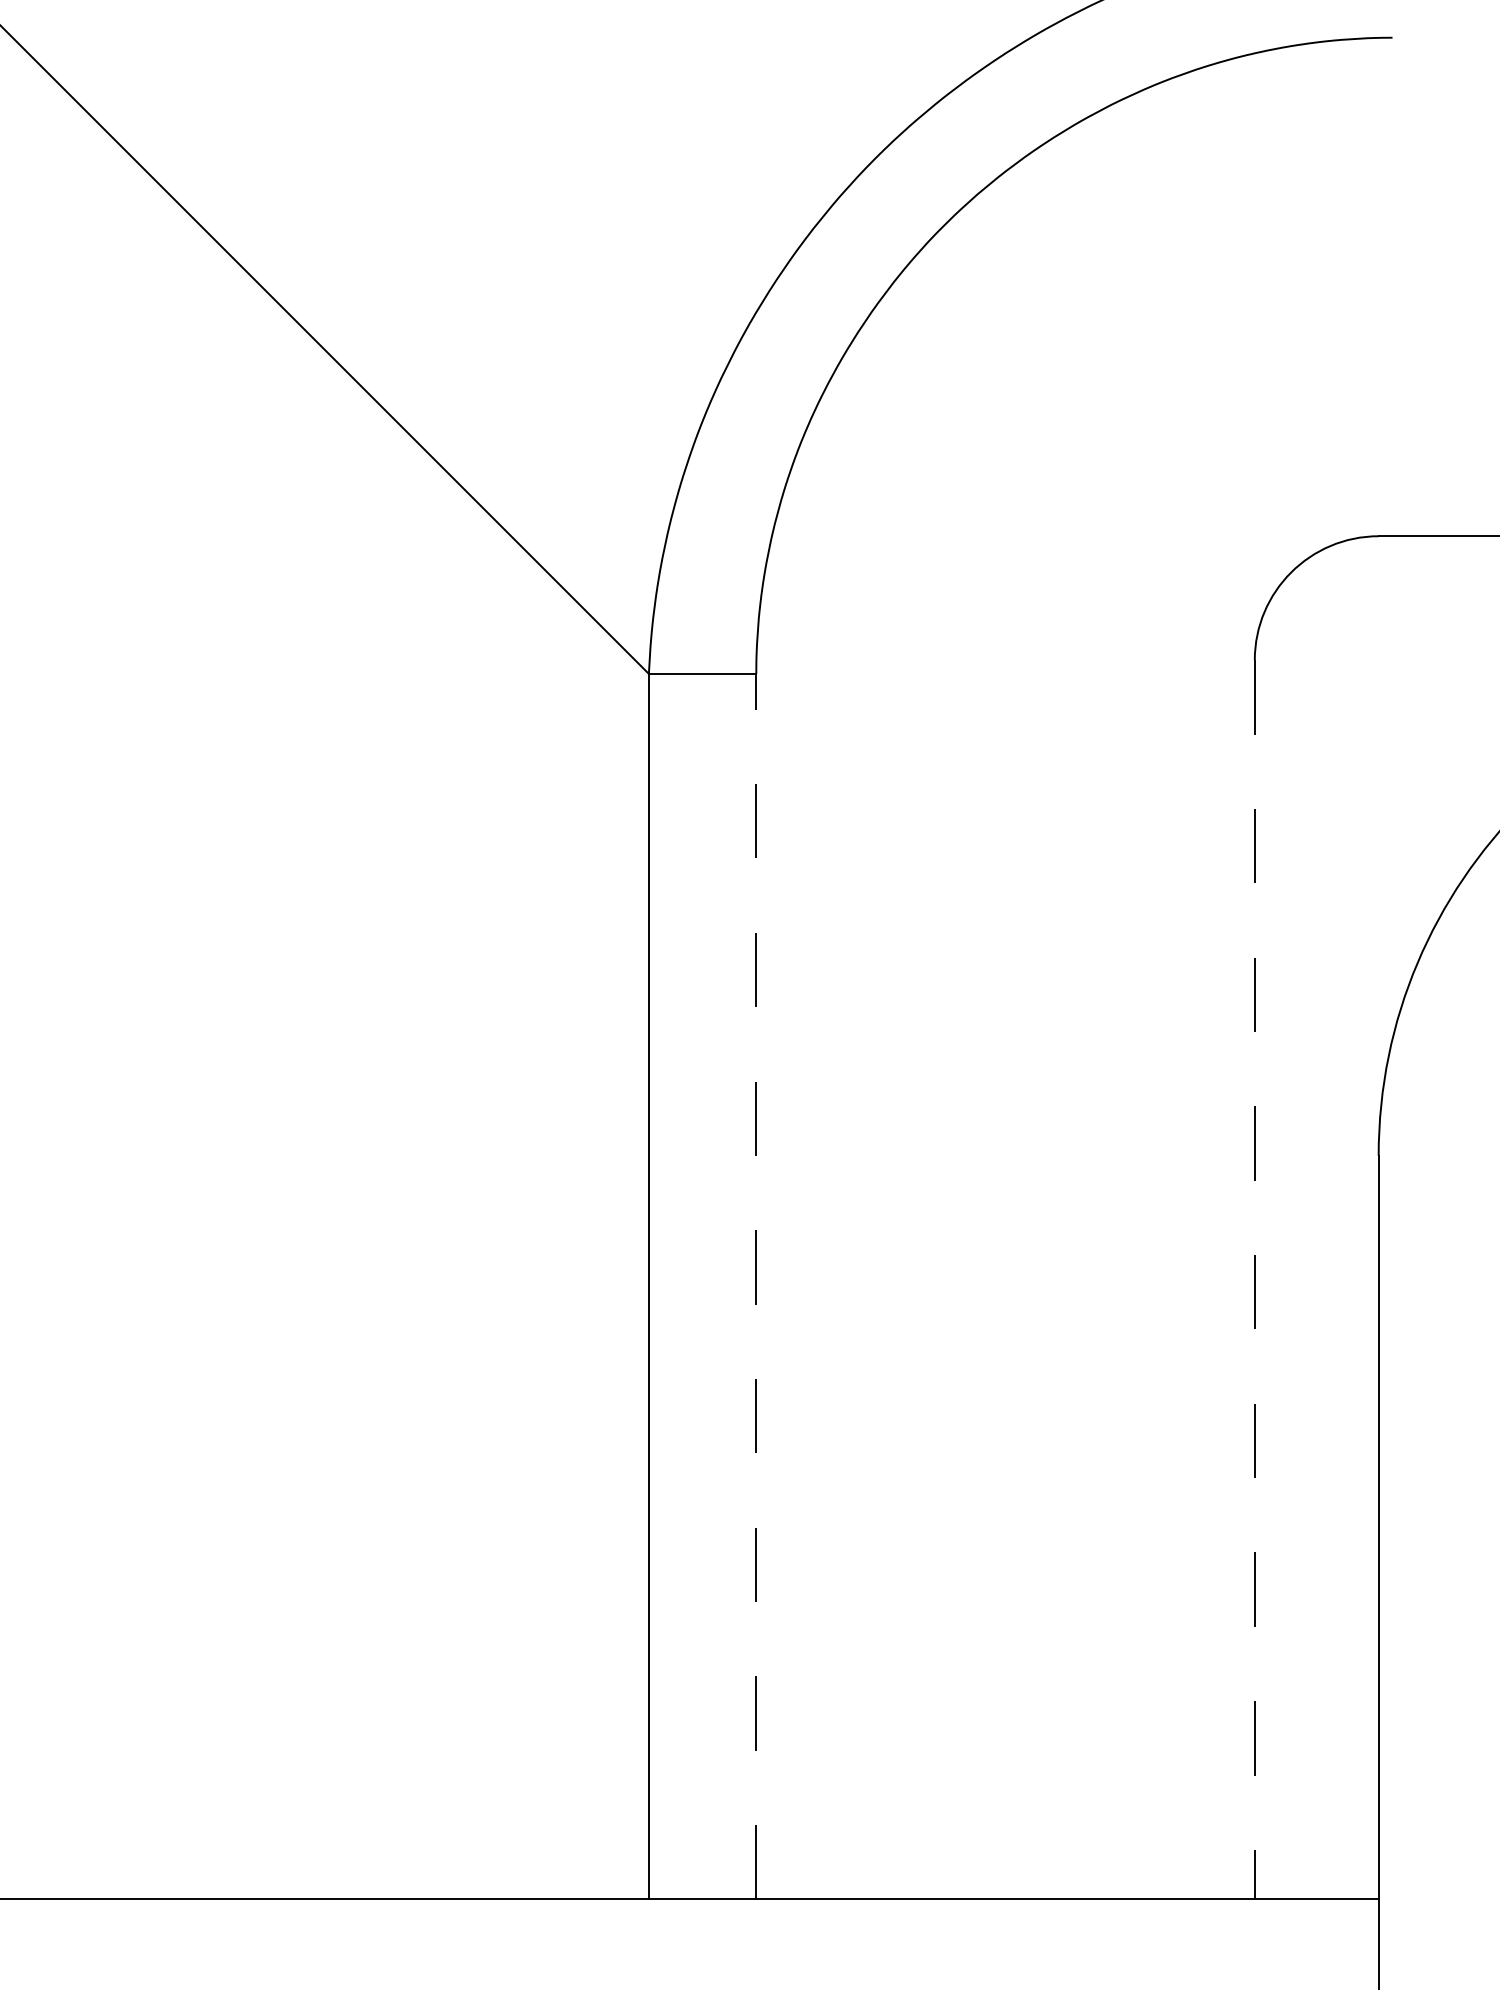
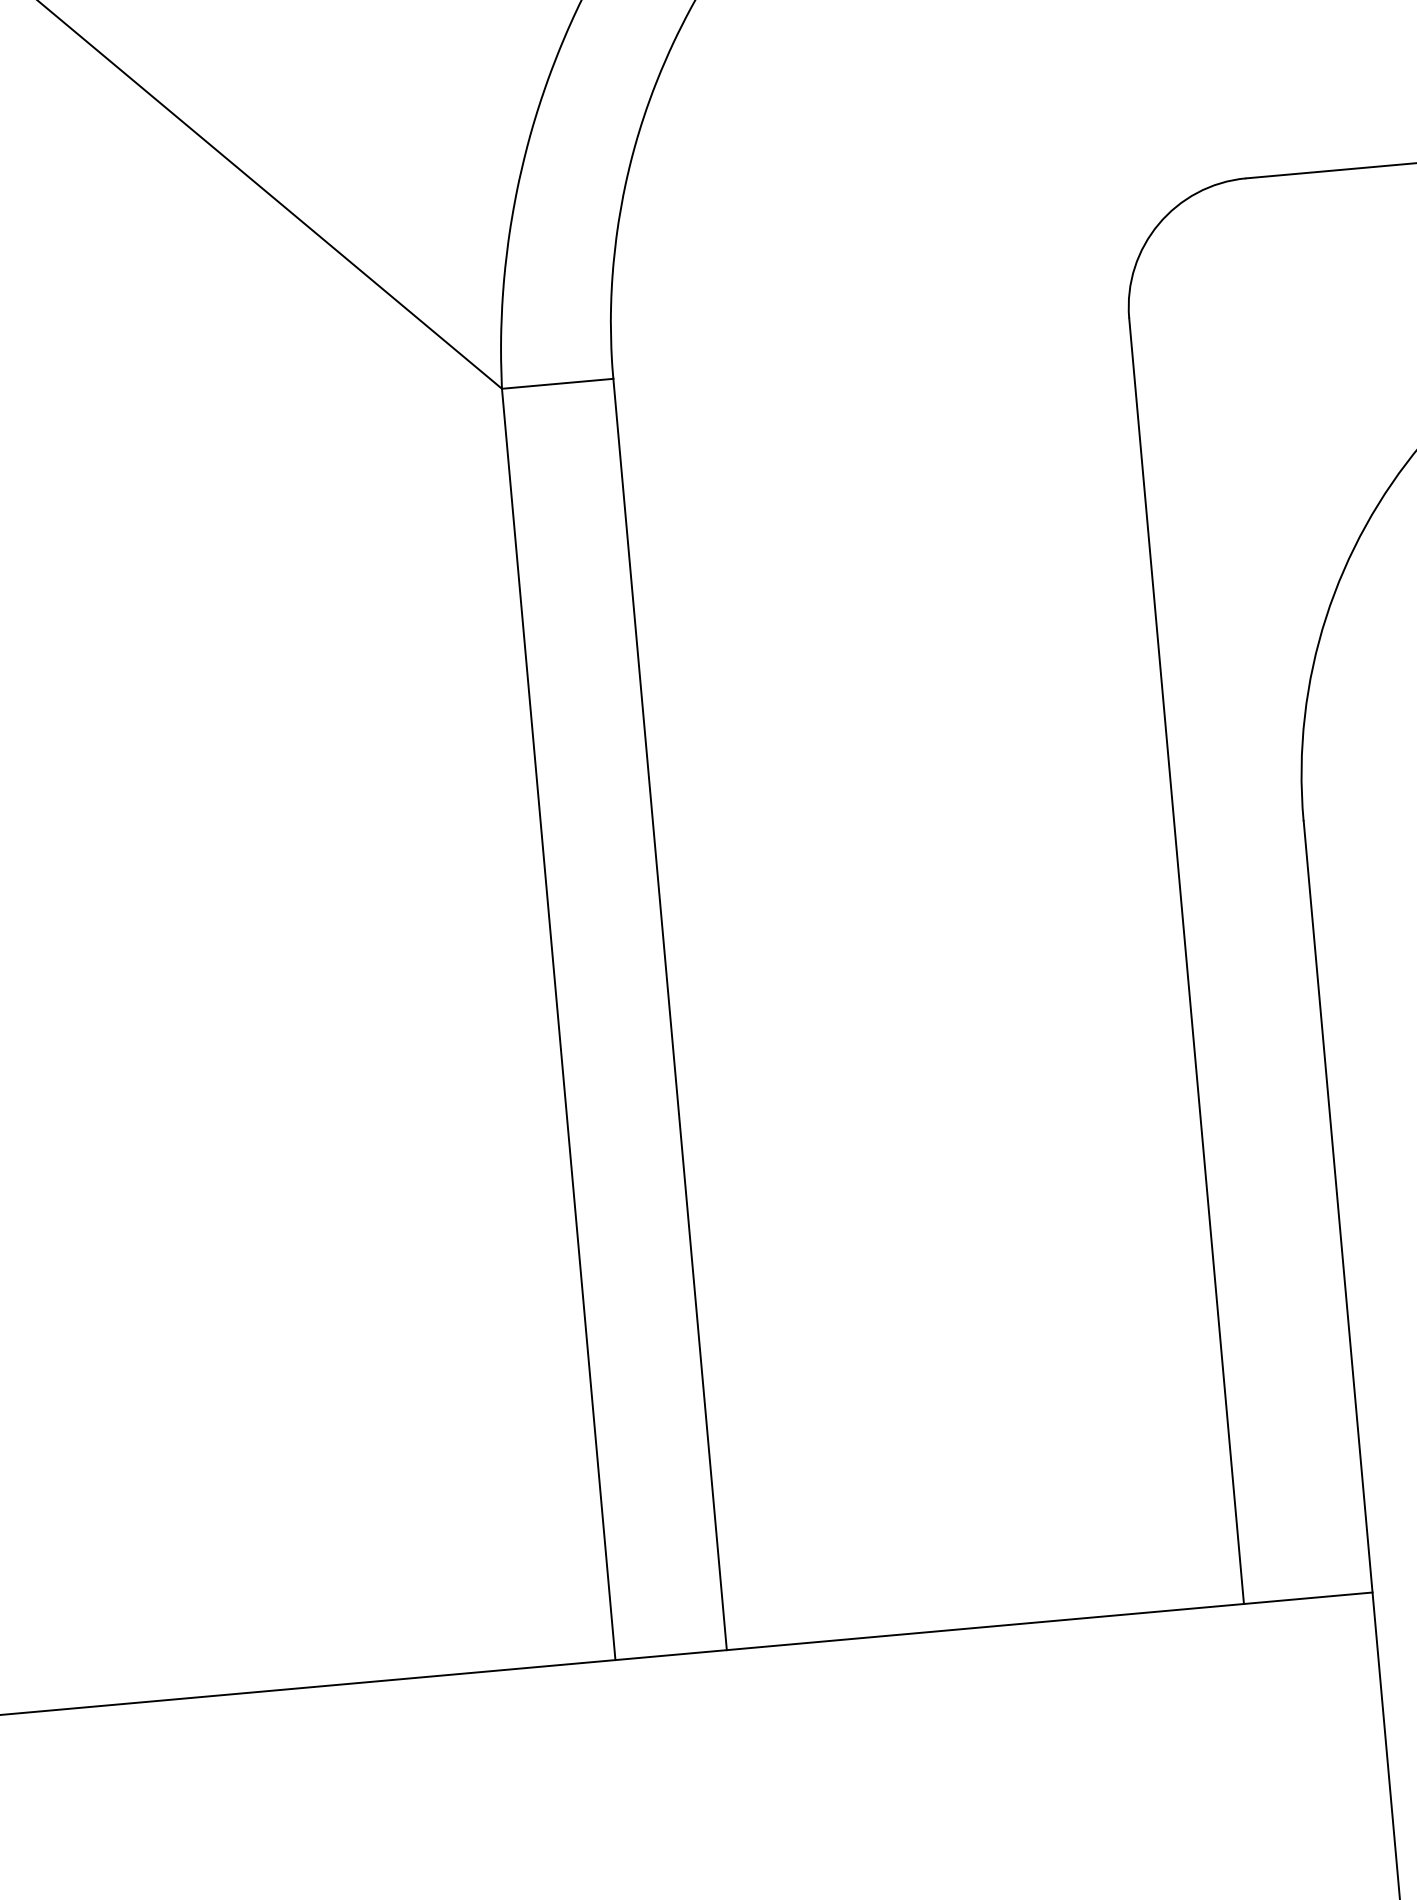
line: (1254, 1279) -> (1186, 960), dashed -> solid
line: (756, 1286) -> (670, 1014), dashed -> solid

